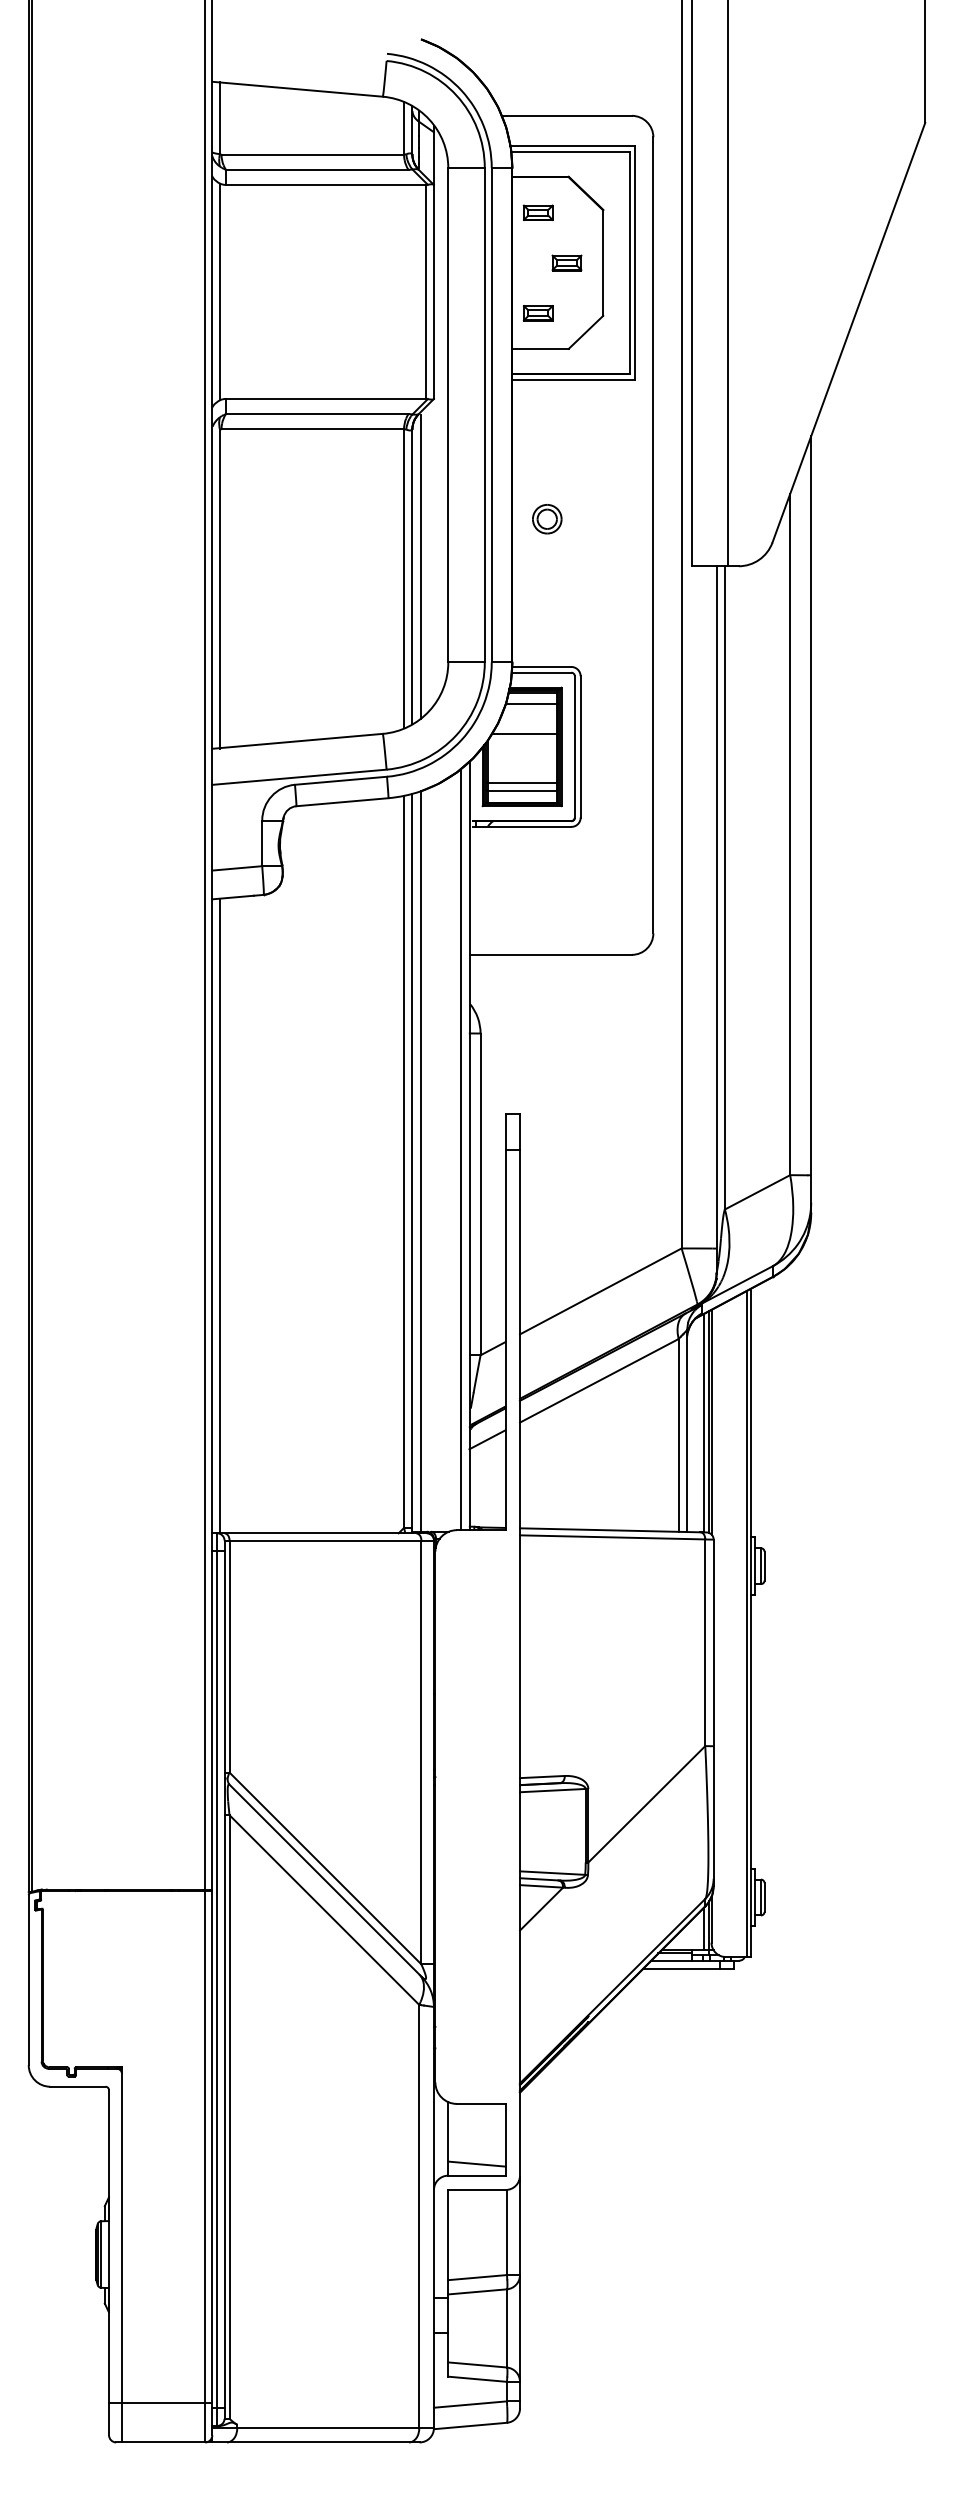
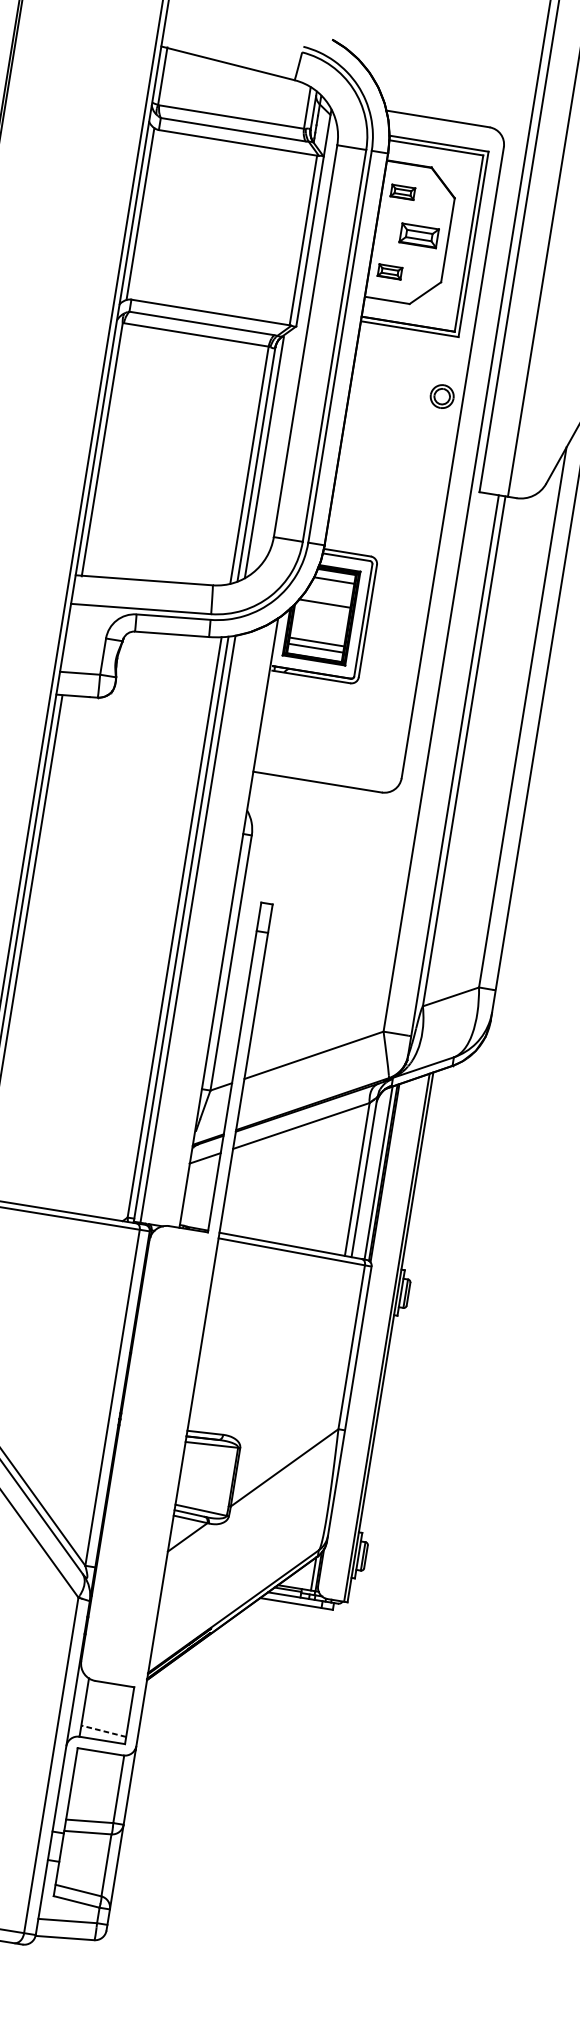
part: (566, 262) -> (418, 235), size x1.6
part: (547, 519) -> (442, 396), moved
line: (461, 1149) -> (221, 924), removed
line: (476, 2164) -> (103, 1731), solid -> dashed

